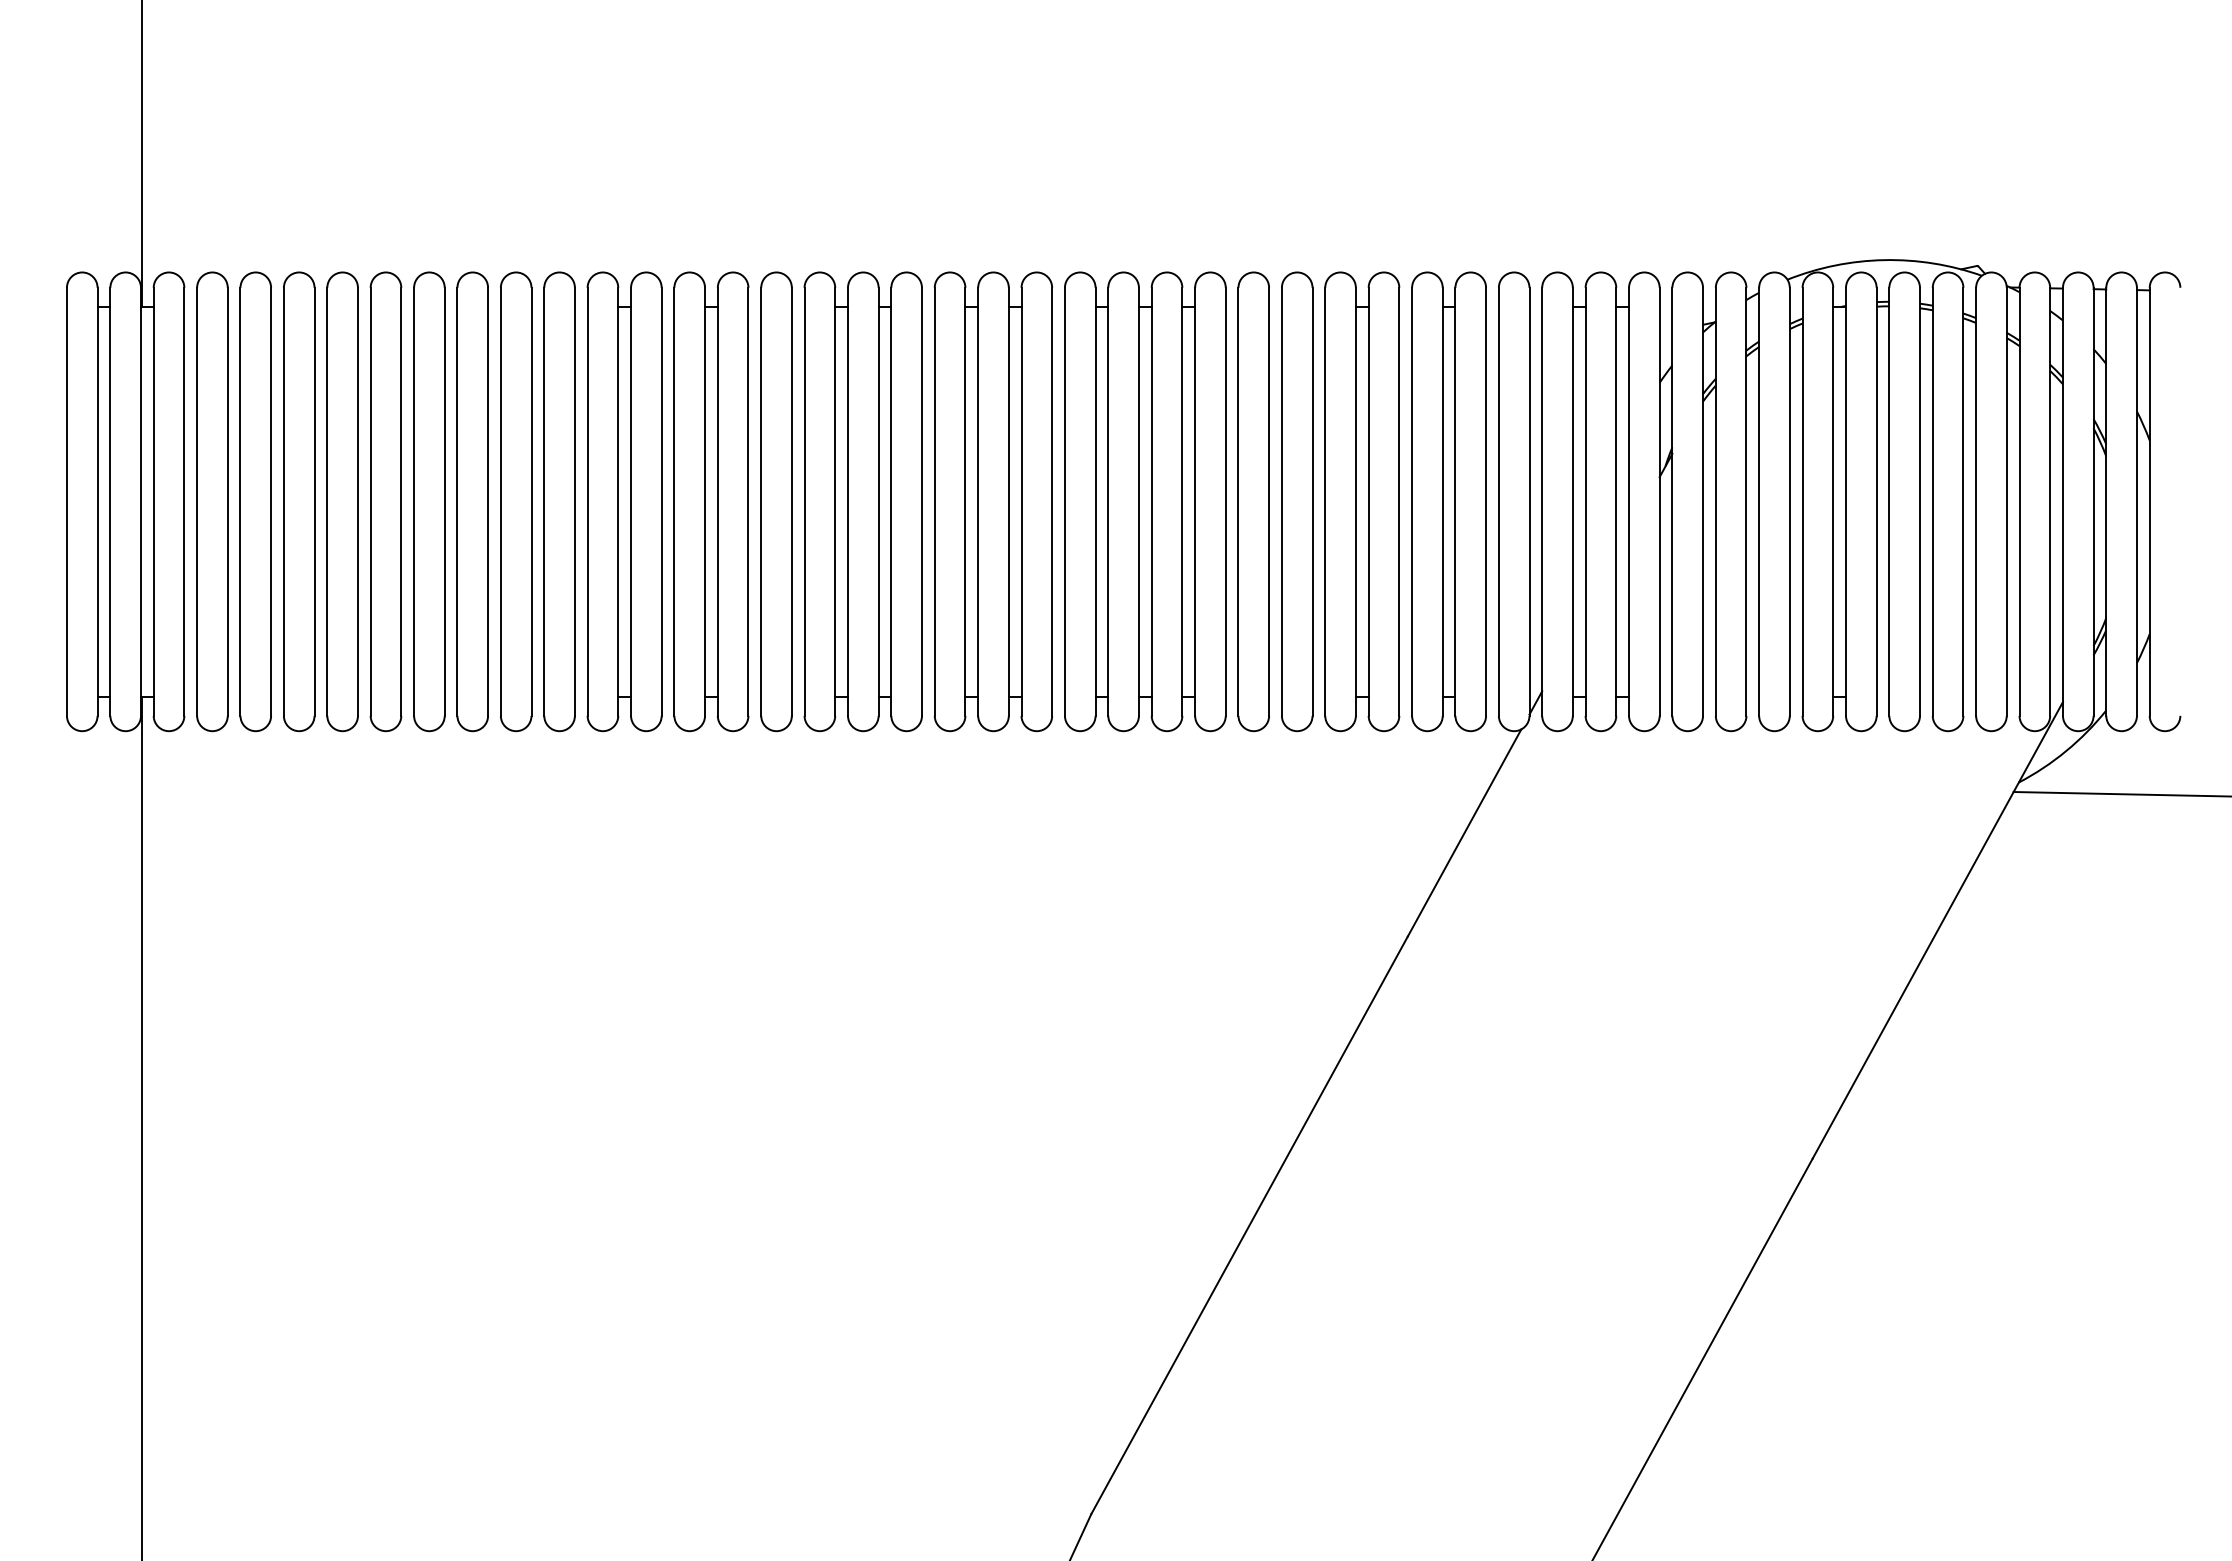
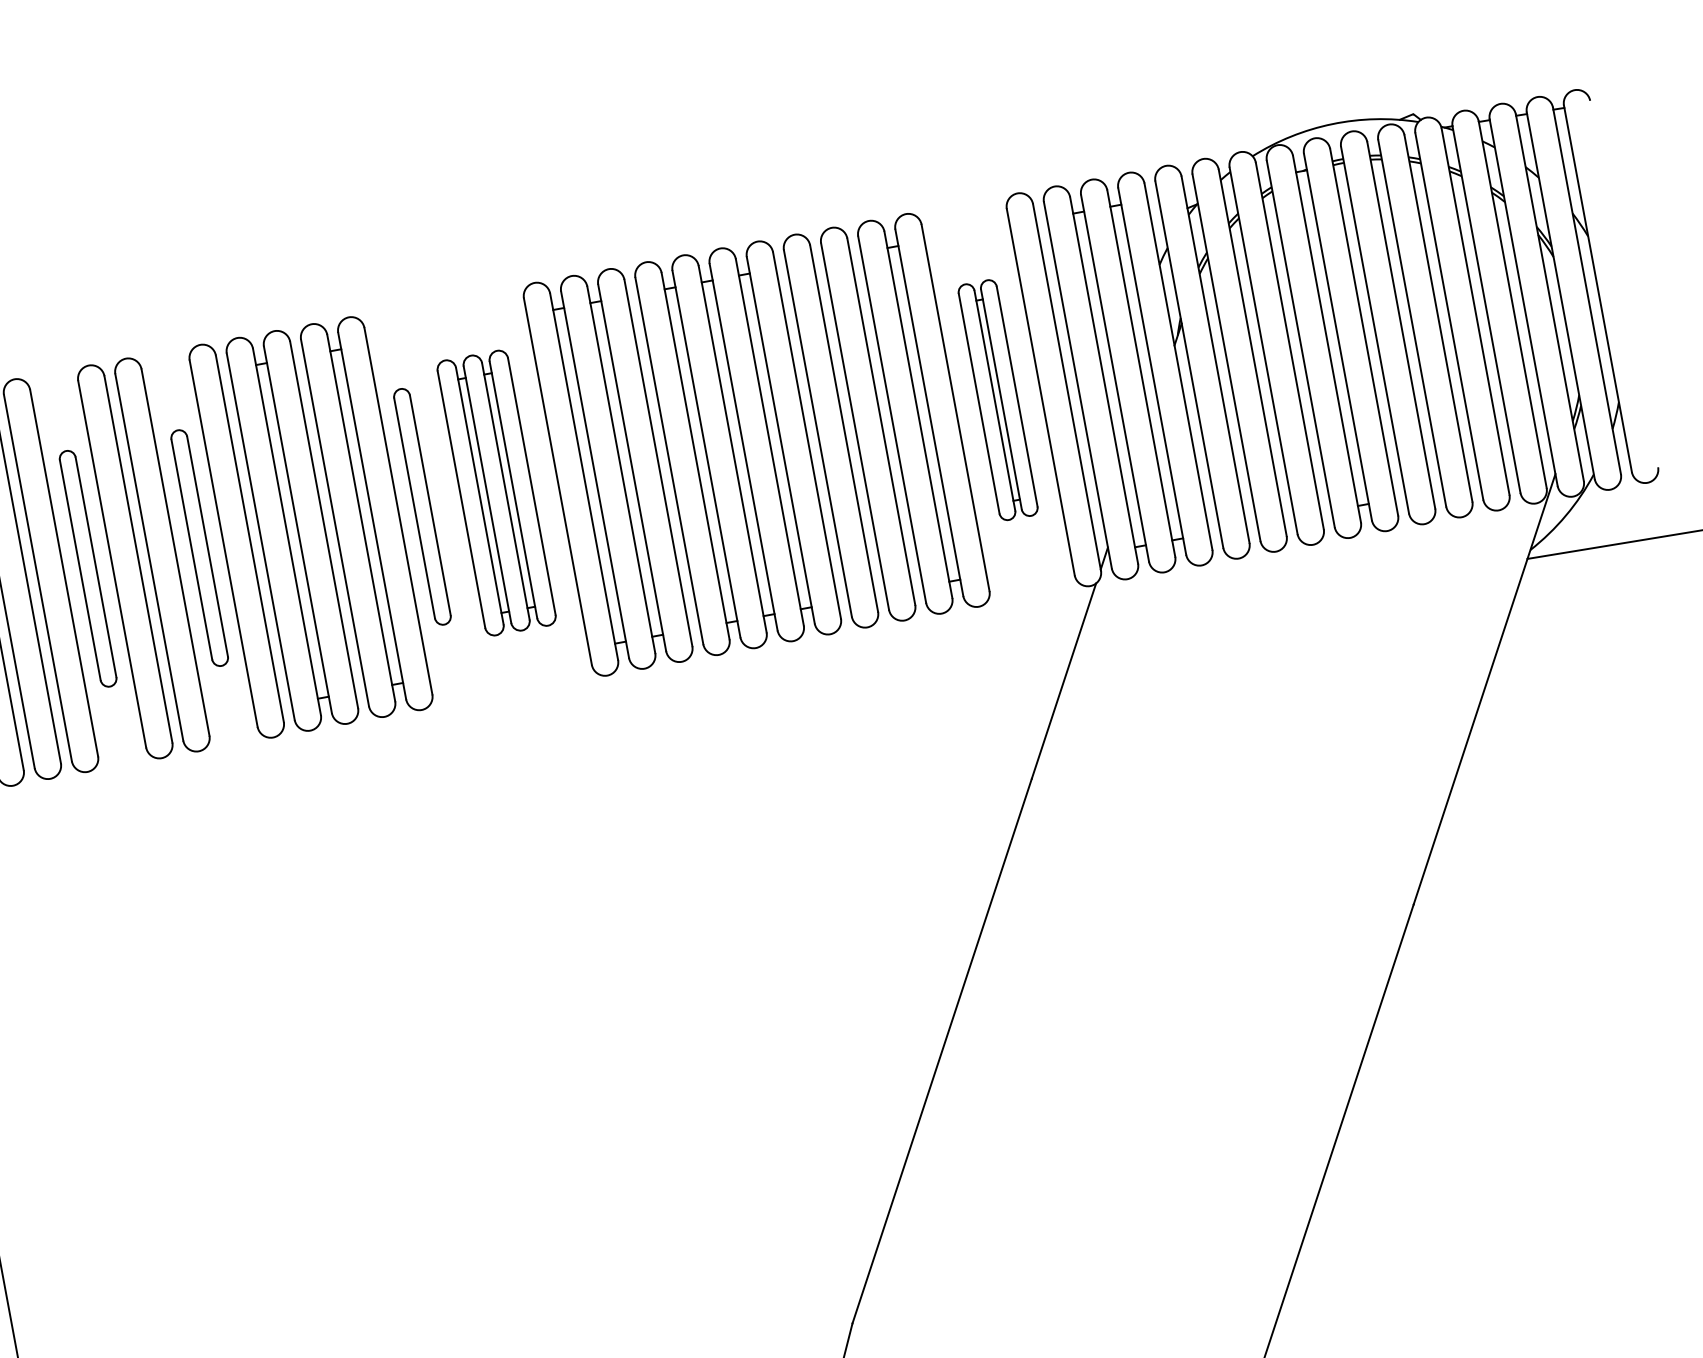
part: (385, 501) -> (87, 568), size x0.6
part: (516, 501) -> (199, 547), size x0.6
part: (776, 501) -> (422, 506), size x0.6
part: (862, 501) -> (496, 492), size x0.7
part: (1448, 501) -> (997, 399), size x0.6

